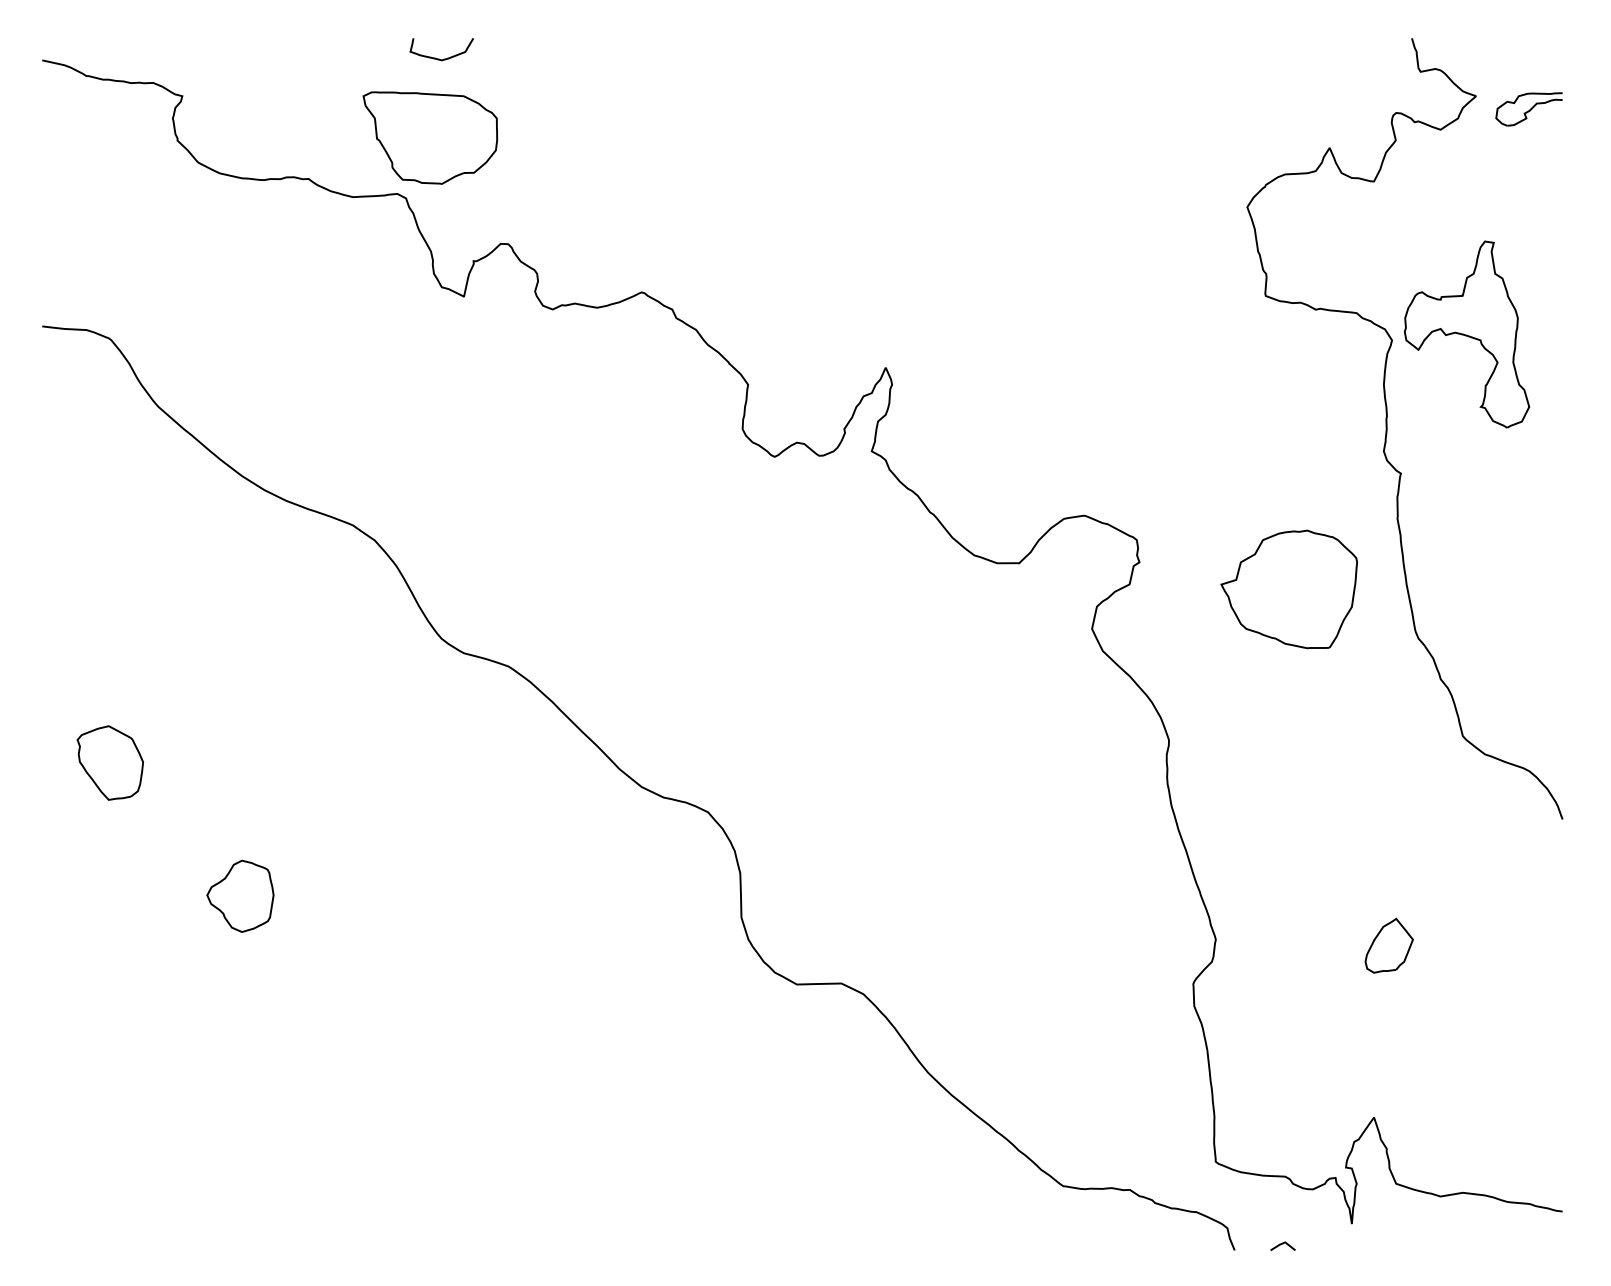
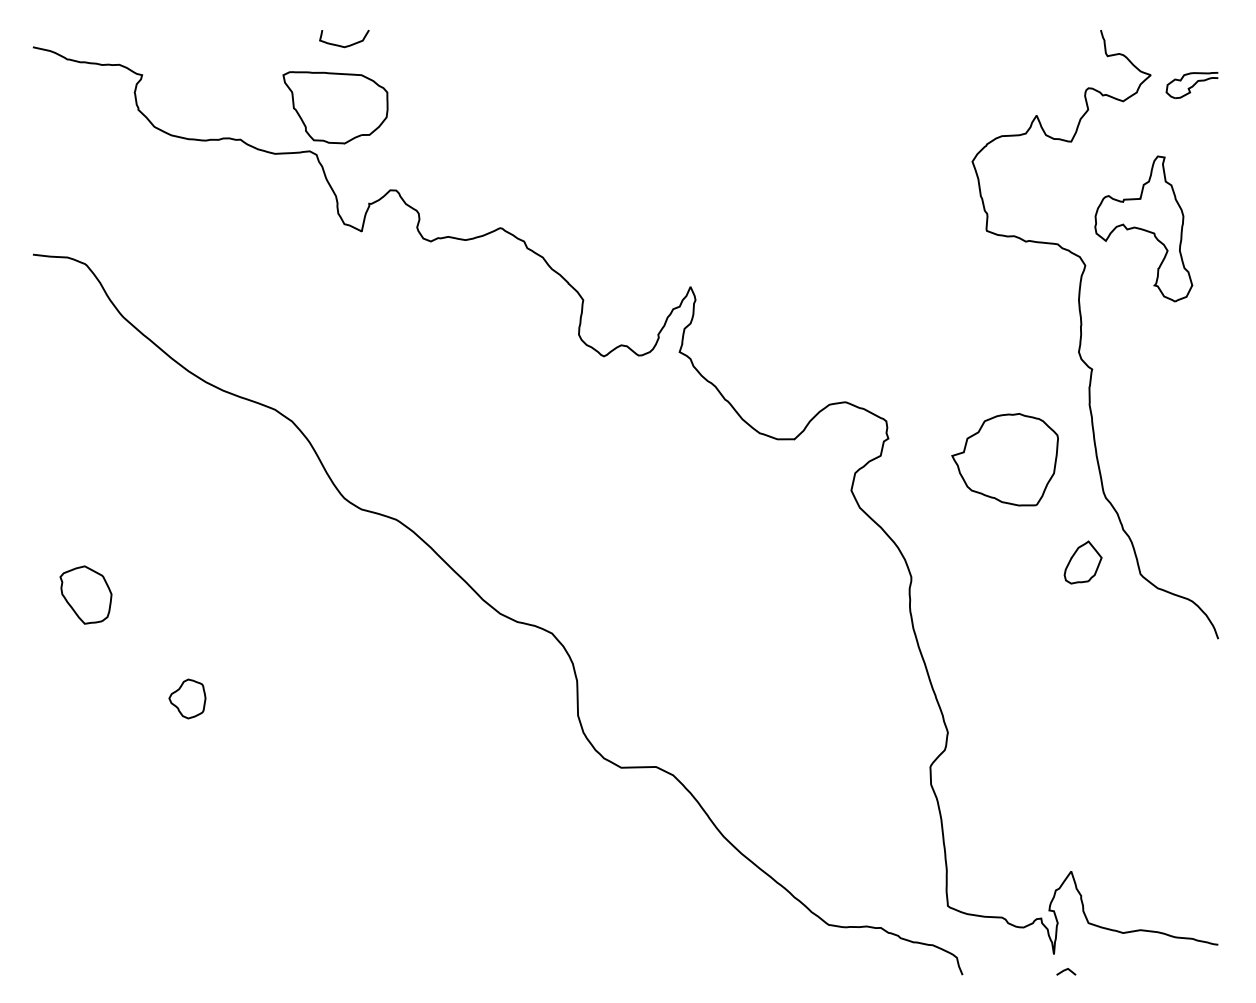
part: (1466, 333) -> (1143, 228), moved
part: (240, 895) -> (187, 698), size x0.7
part: (1388, 945) -> (1082, 562), moved
line: (1283, 1244) -> (1066, 970), moved

